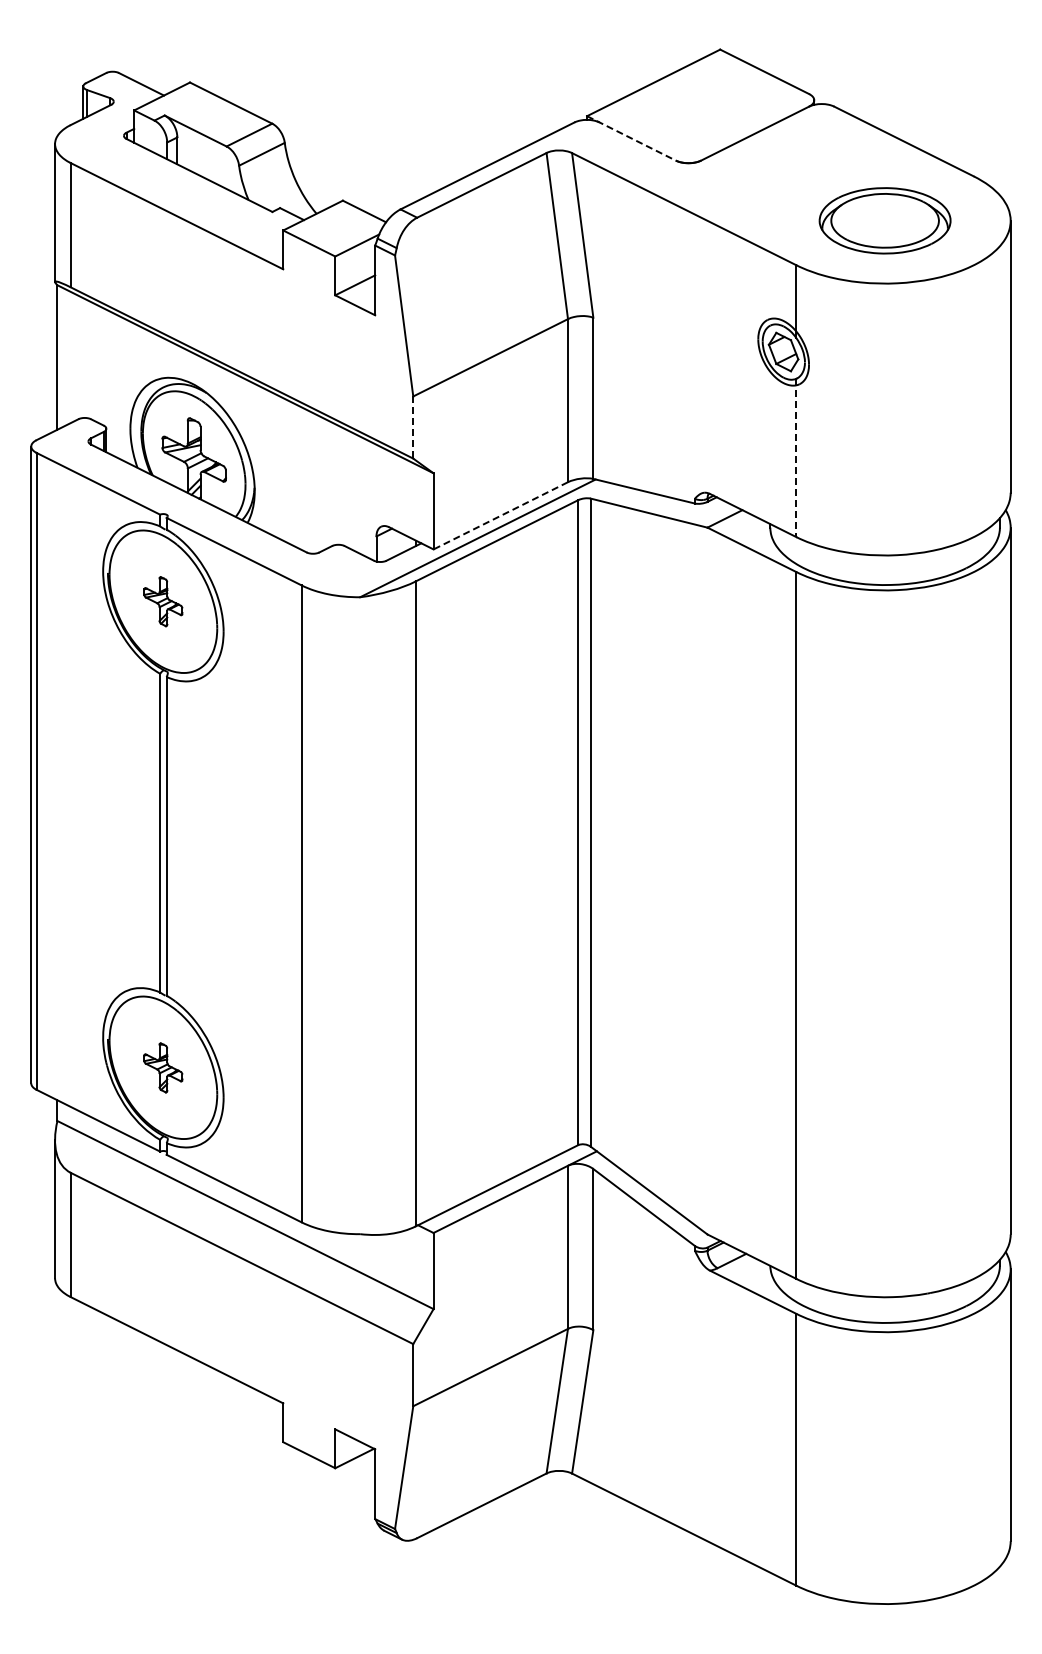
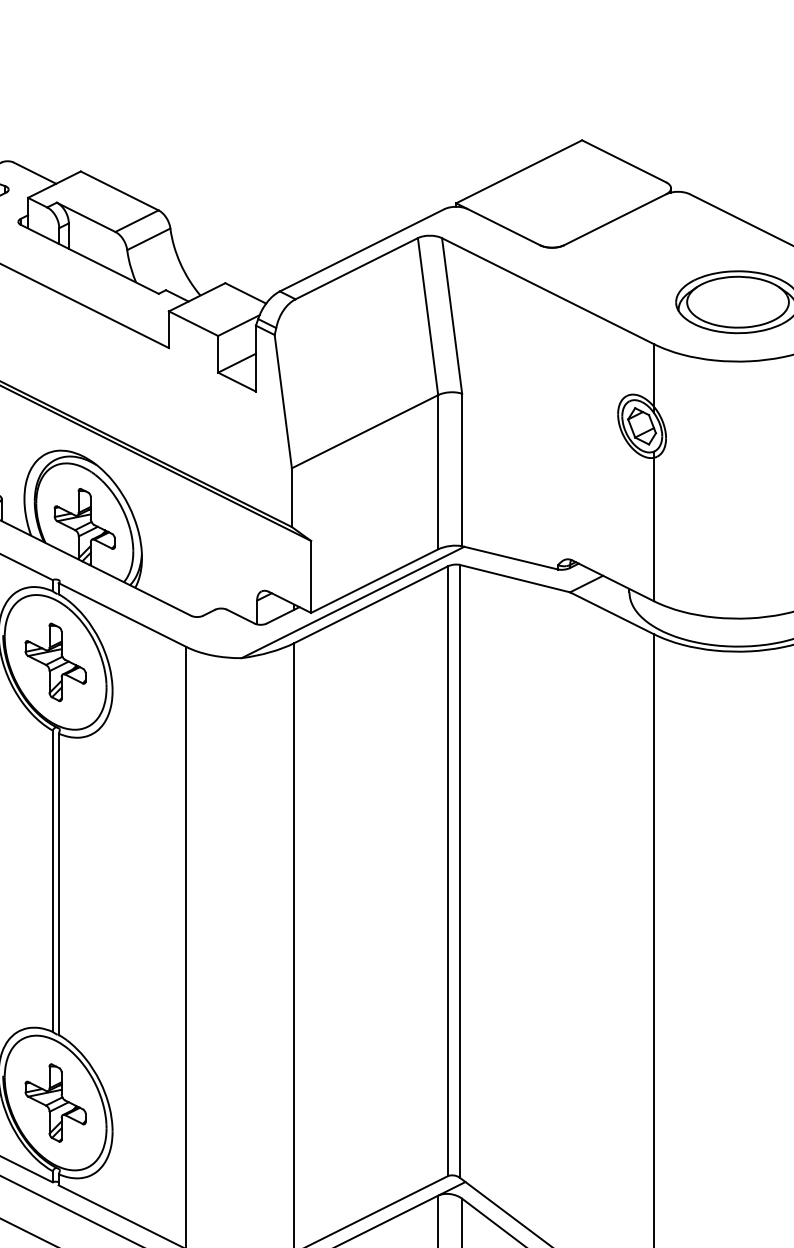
line: (631, 138) -> (498, 224), dashed -> solid
line: (413, 428) -> (292, 498), dashed -> solid
line: (796, 458) -> (654, 526), dashed -> solid
line: (500, 516) -> (374, 581), dashed -> solid
part: (163, 601) -> (55, 662), size x1.67
part: (163, 1067) -> (55, 1102), size x1.67

